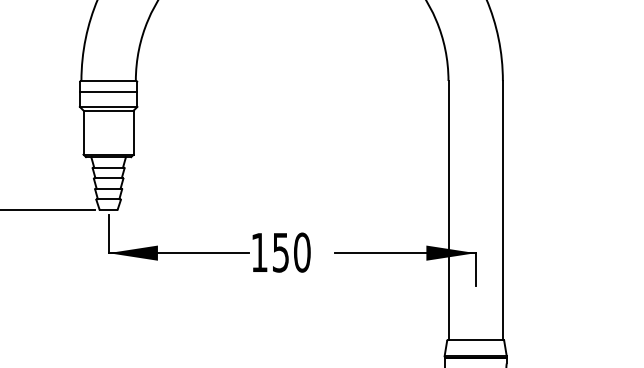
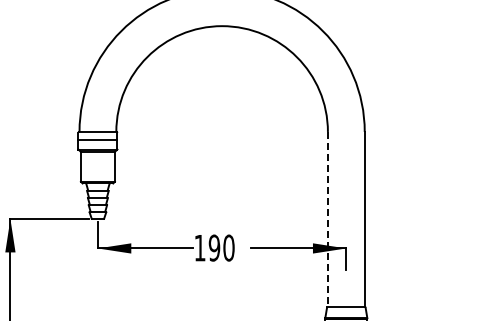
line: (447, 210) -> (327, 219), solid -> dashed
text: (280, 251) -> (214, 247), 150 -> 190

